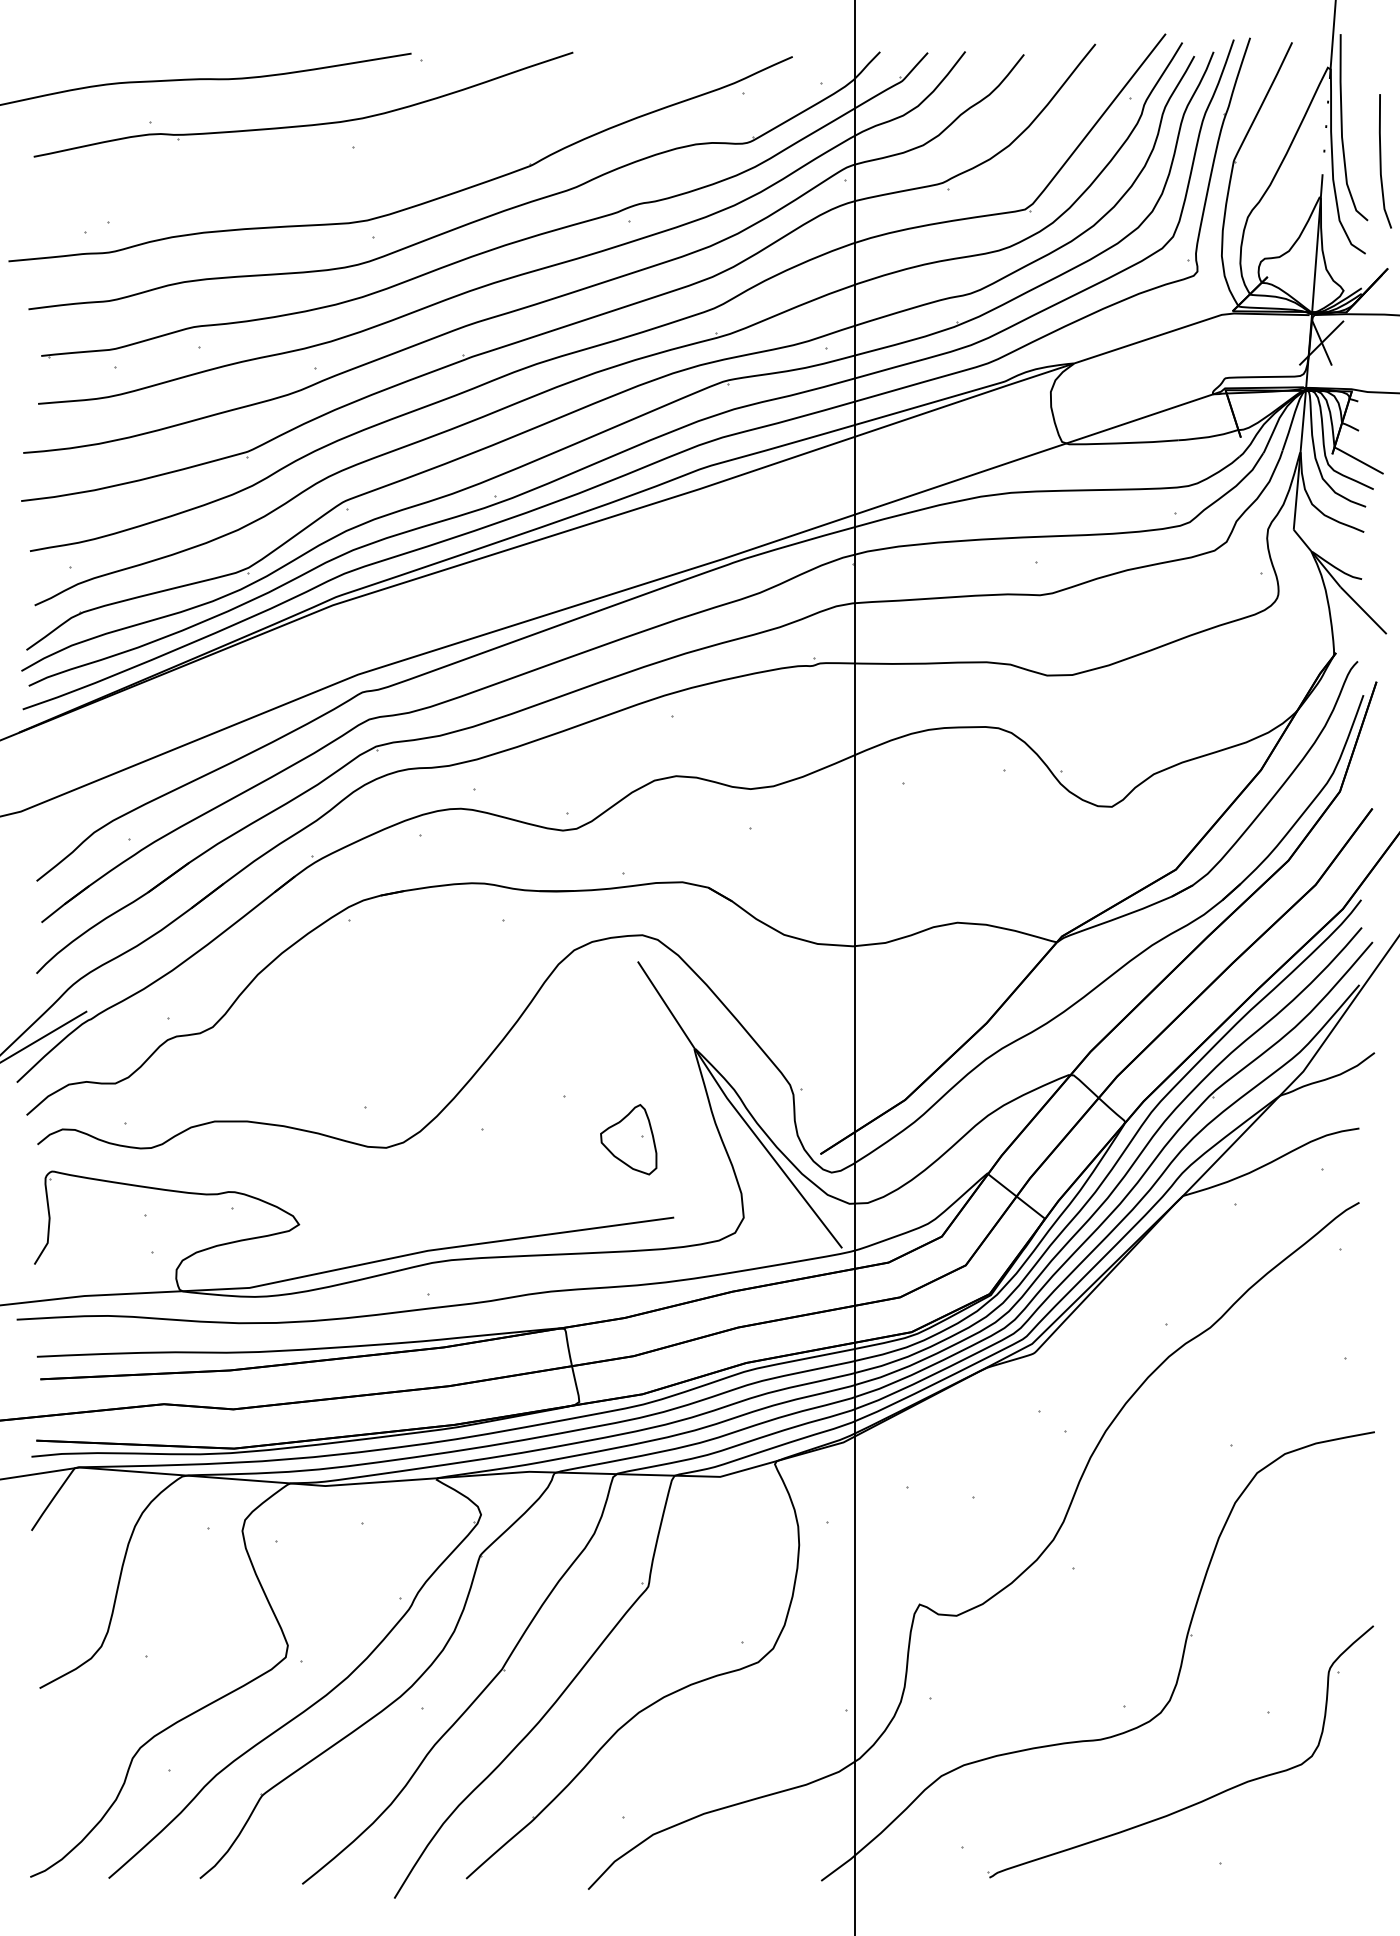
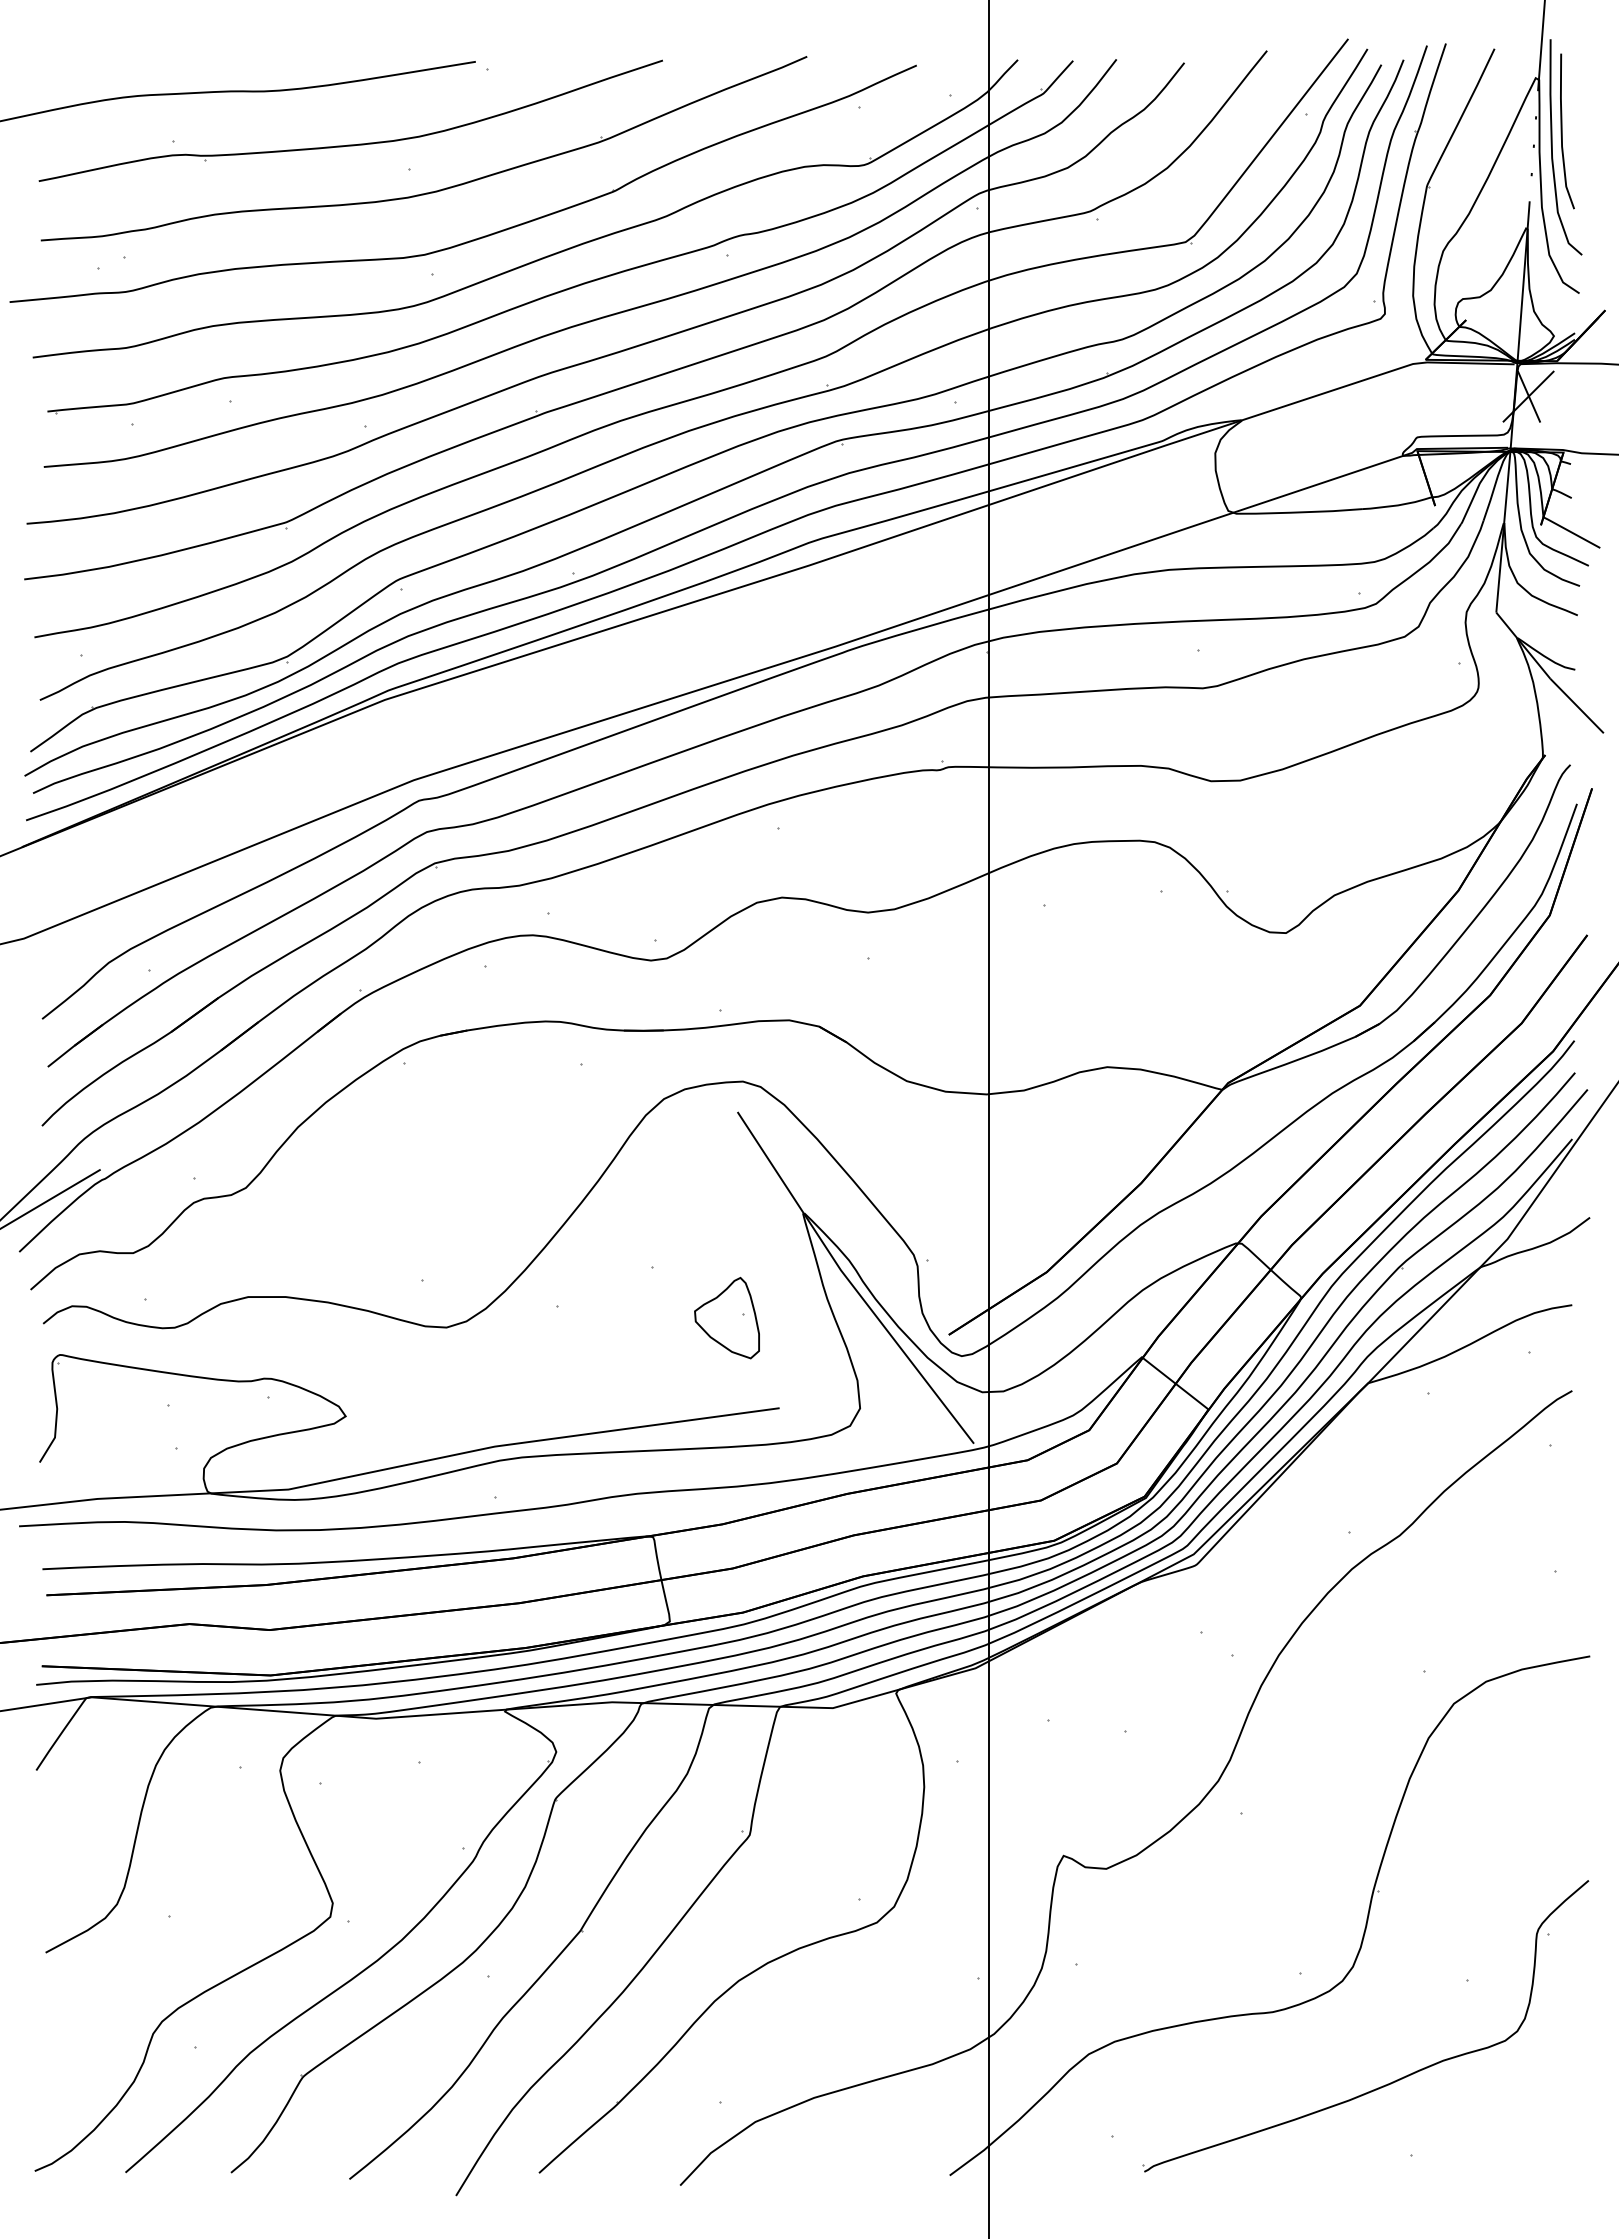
line: (1381, 161) -> (1562, 131), moved
part: (372, 165) -> (430, 191), added

